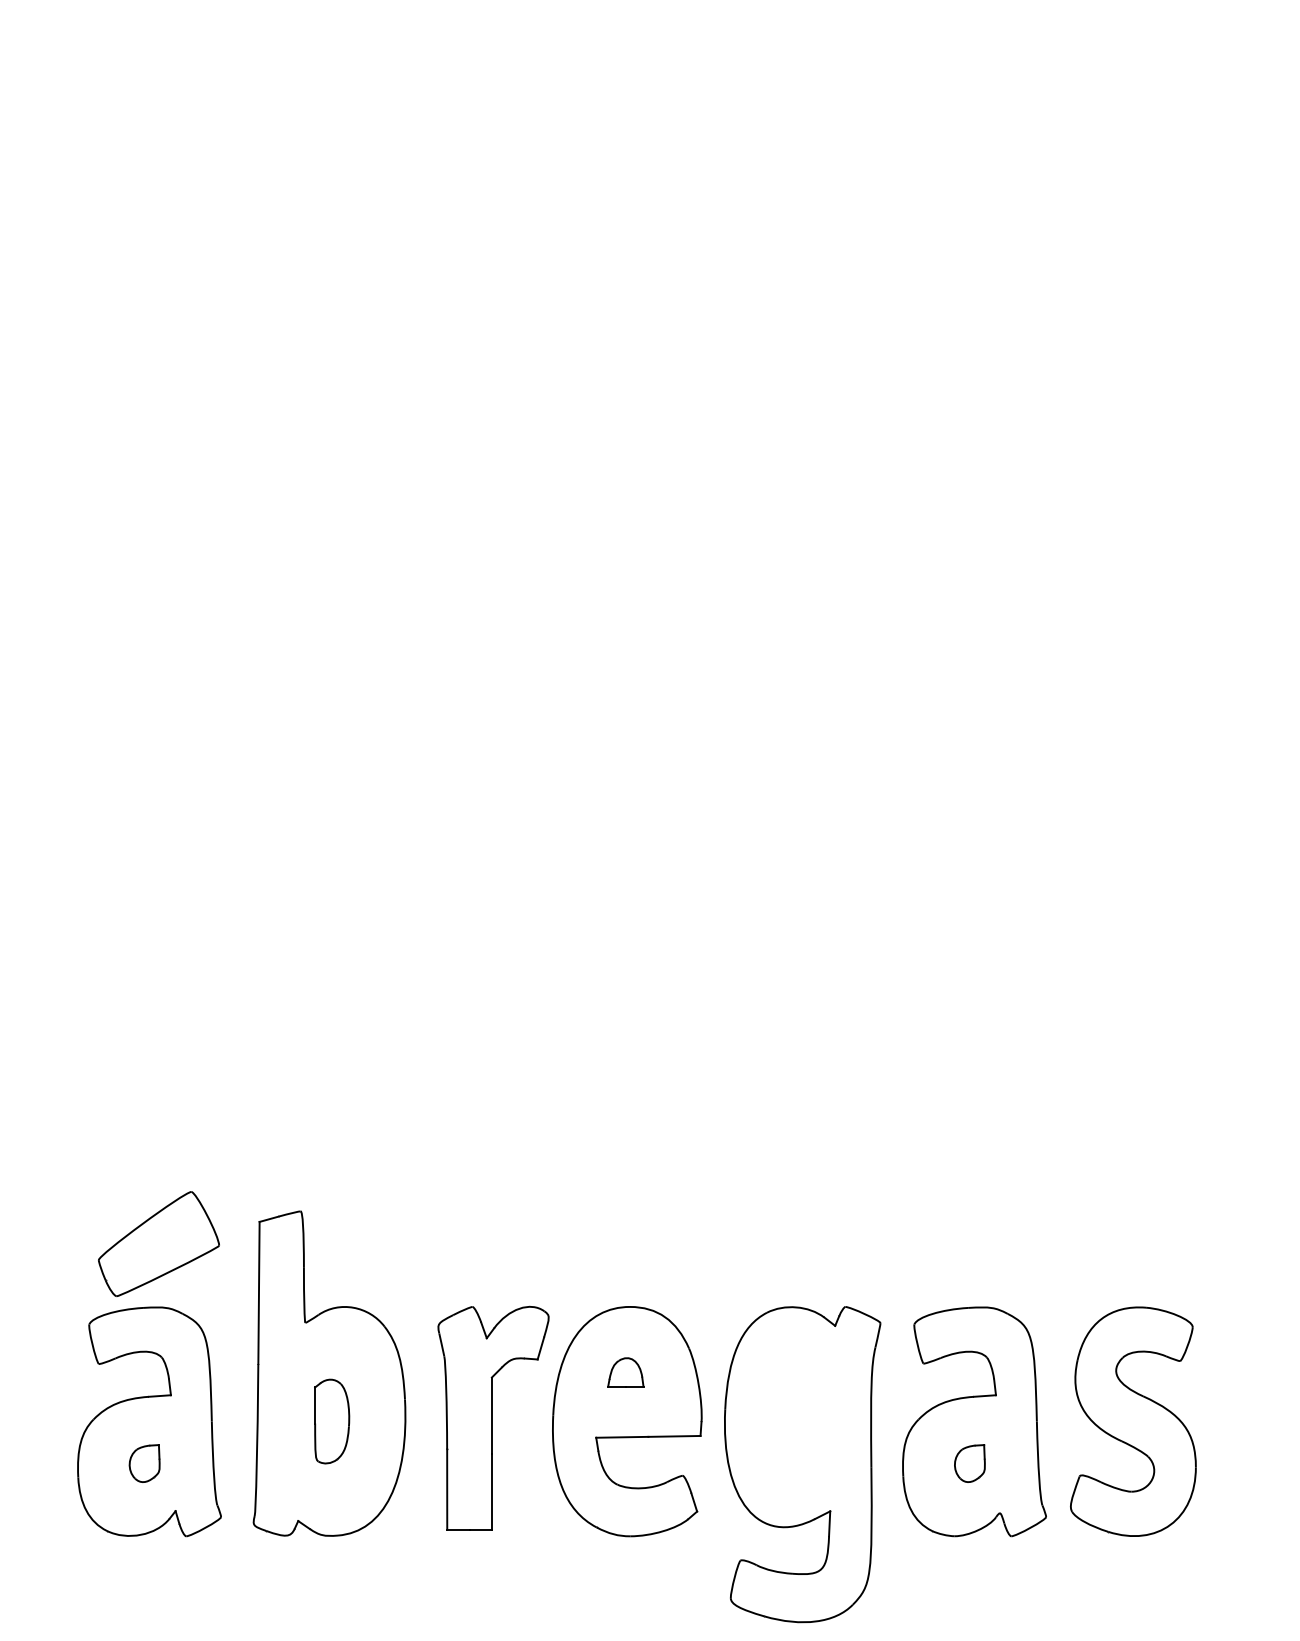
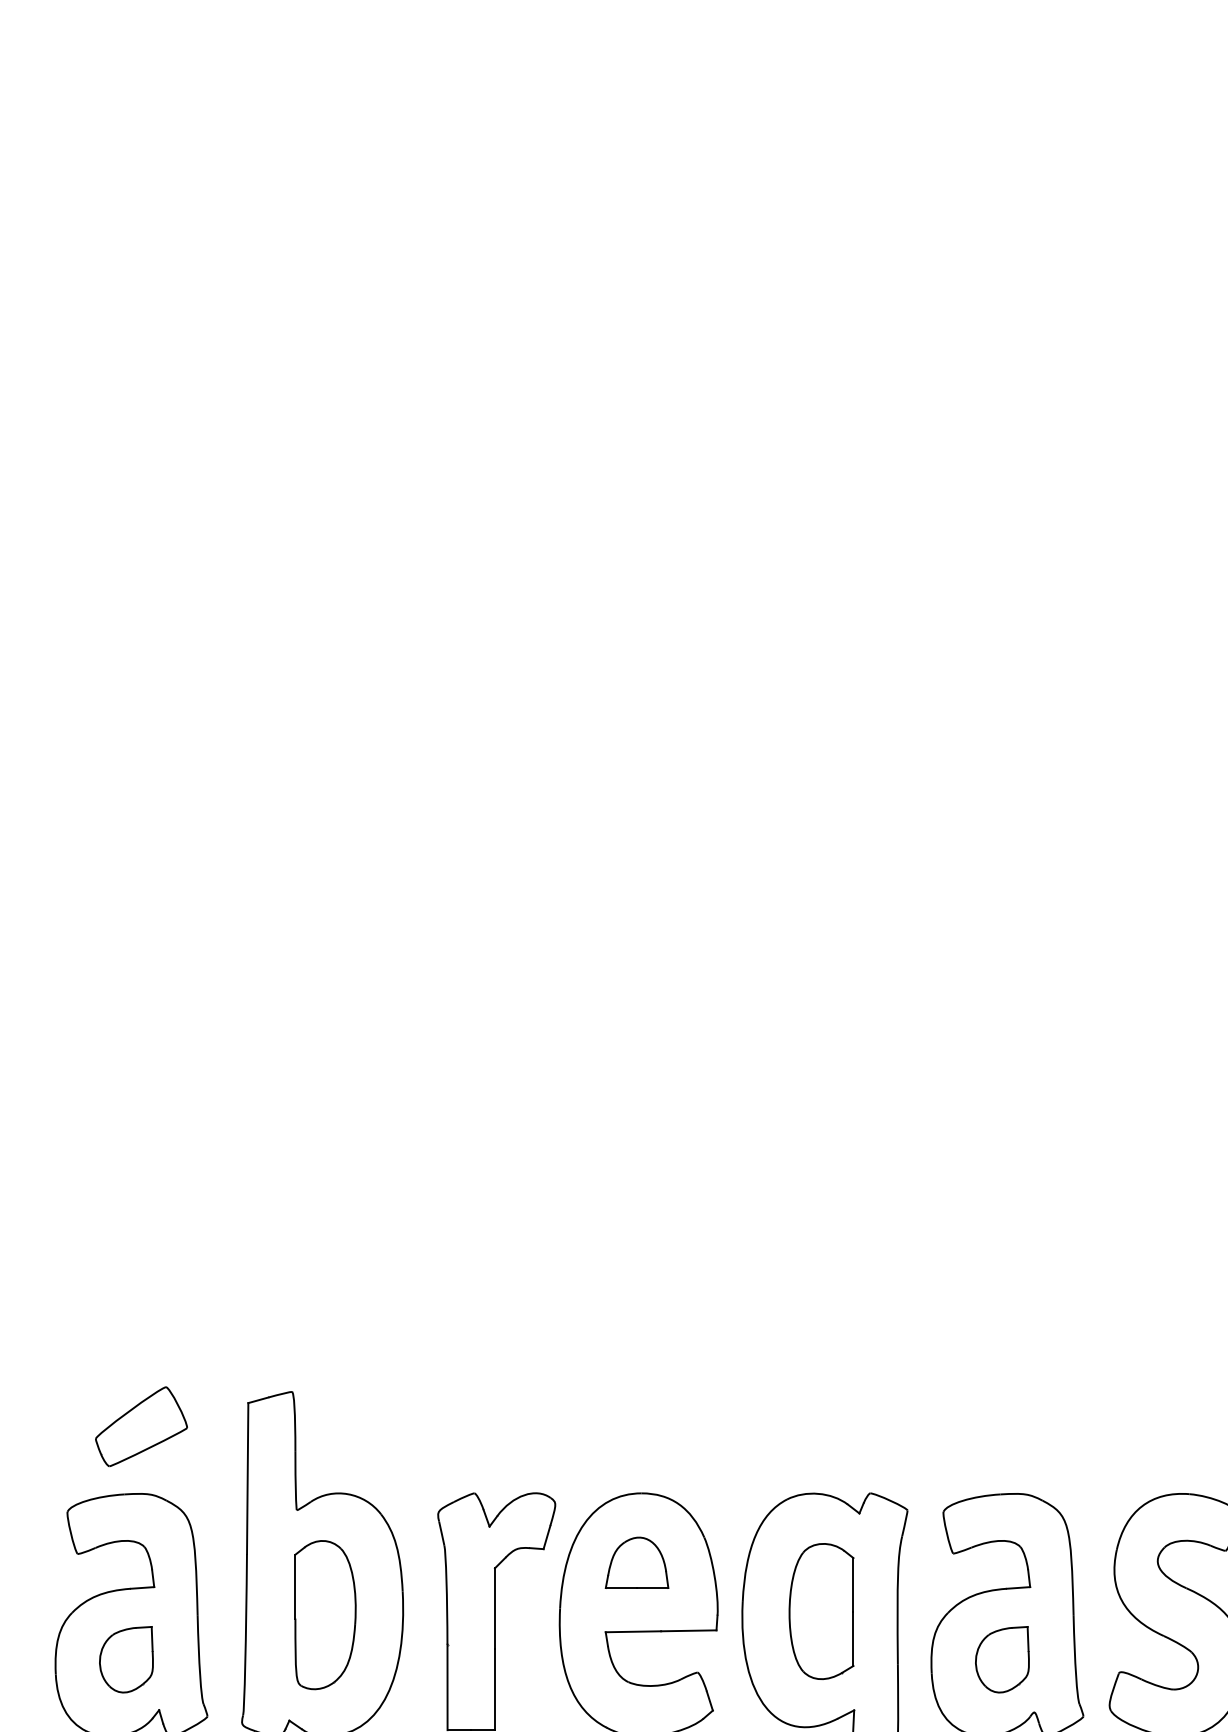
part: (158, 1244) -> (141, 1427), size x0.71
part: (625, 1372) -> (636, 1562), size x1.67
part: (799, 1417) -> (821, 1610), added
part: (331, 1421) -> (324, 1614), size x1.67
part: (144, 1463) -> (126, 1659), size x1.67
part: (969, 1463) -> (1002, 1659), size x1.67

